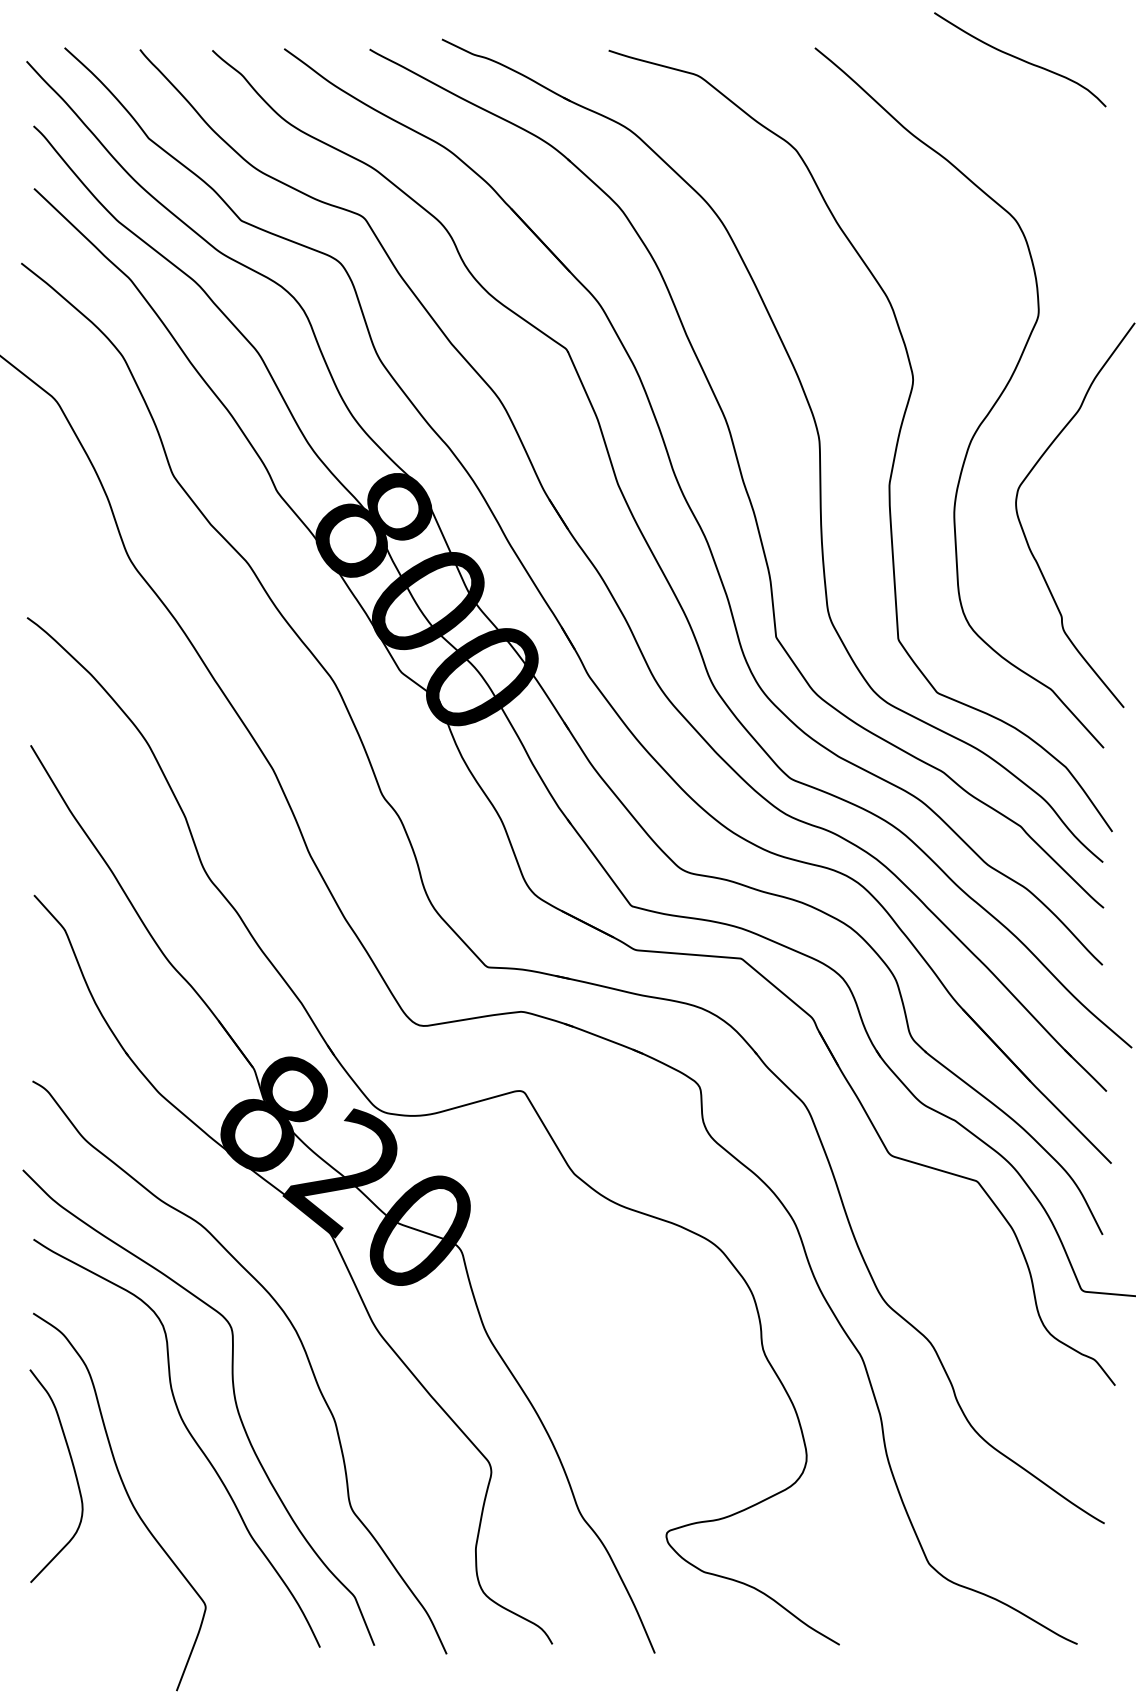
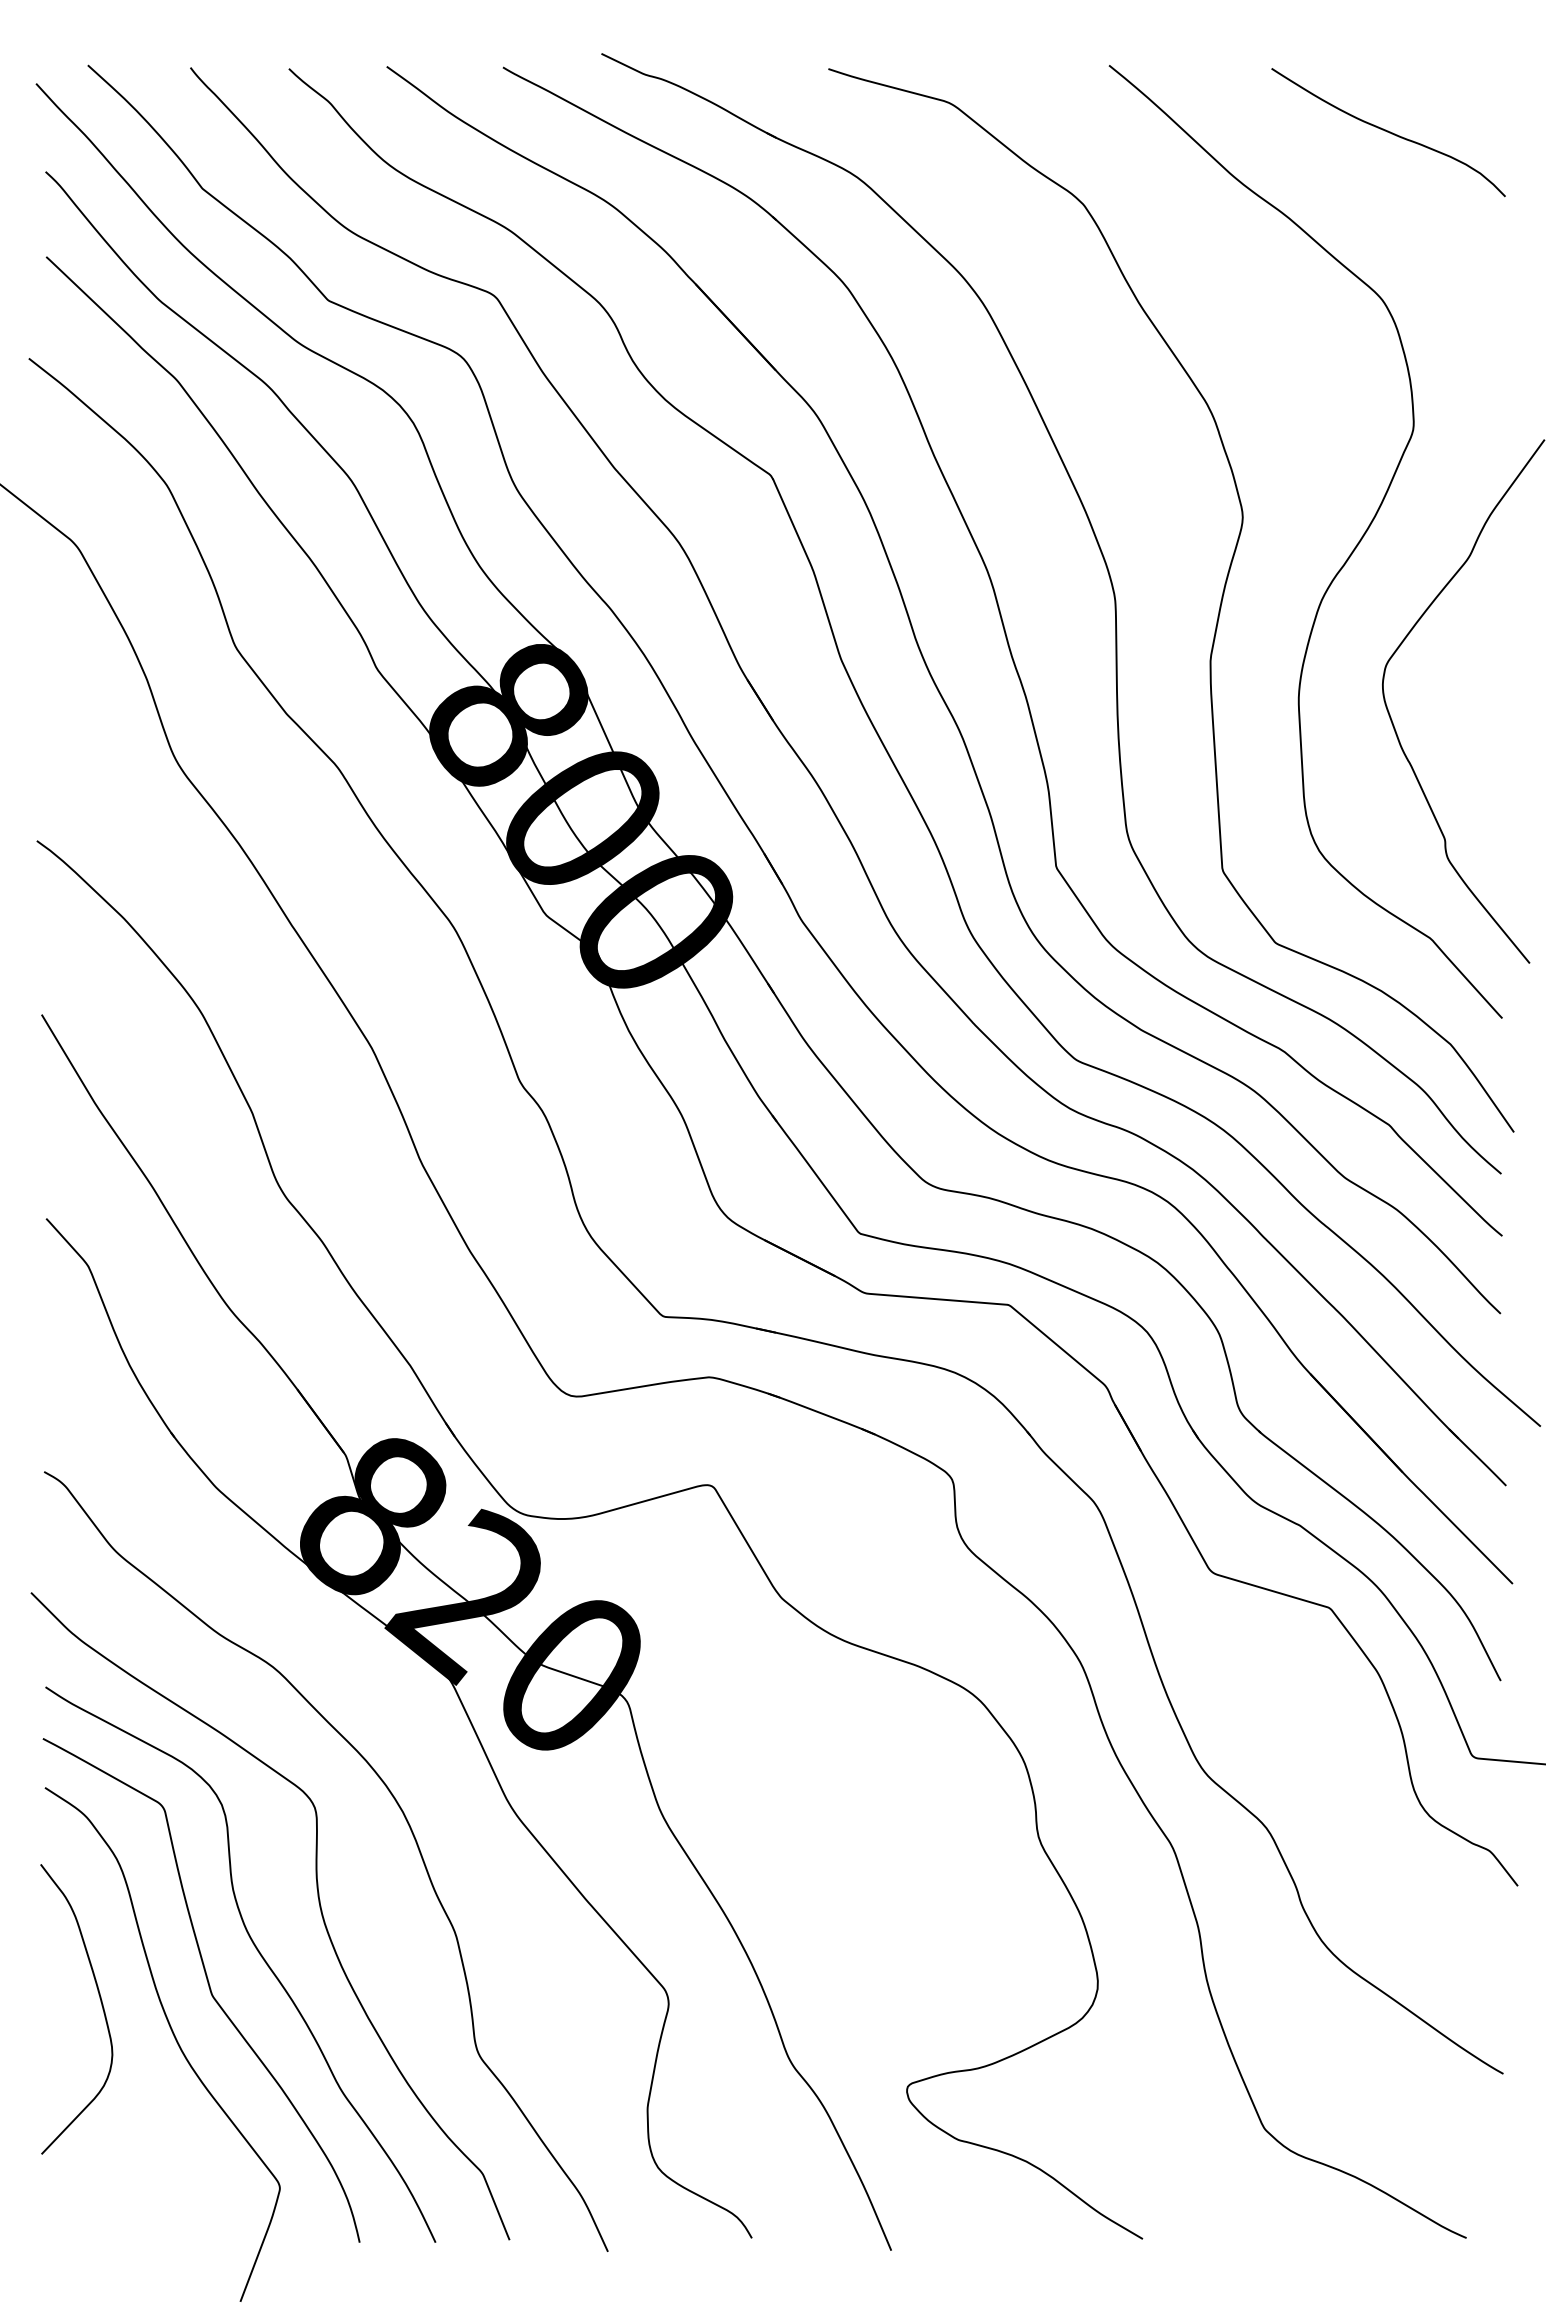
curve: (1020, 59) -> (1388, 132), moved
curve: (153, 1460) -> (208, 1987), added

